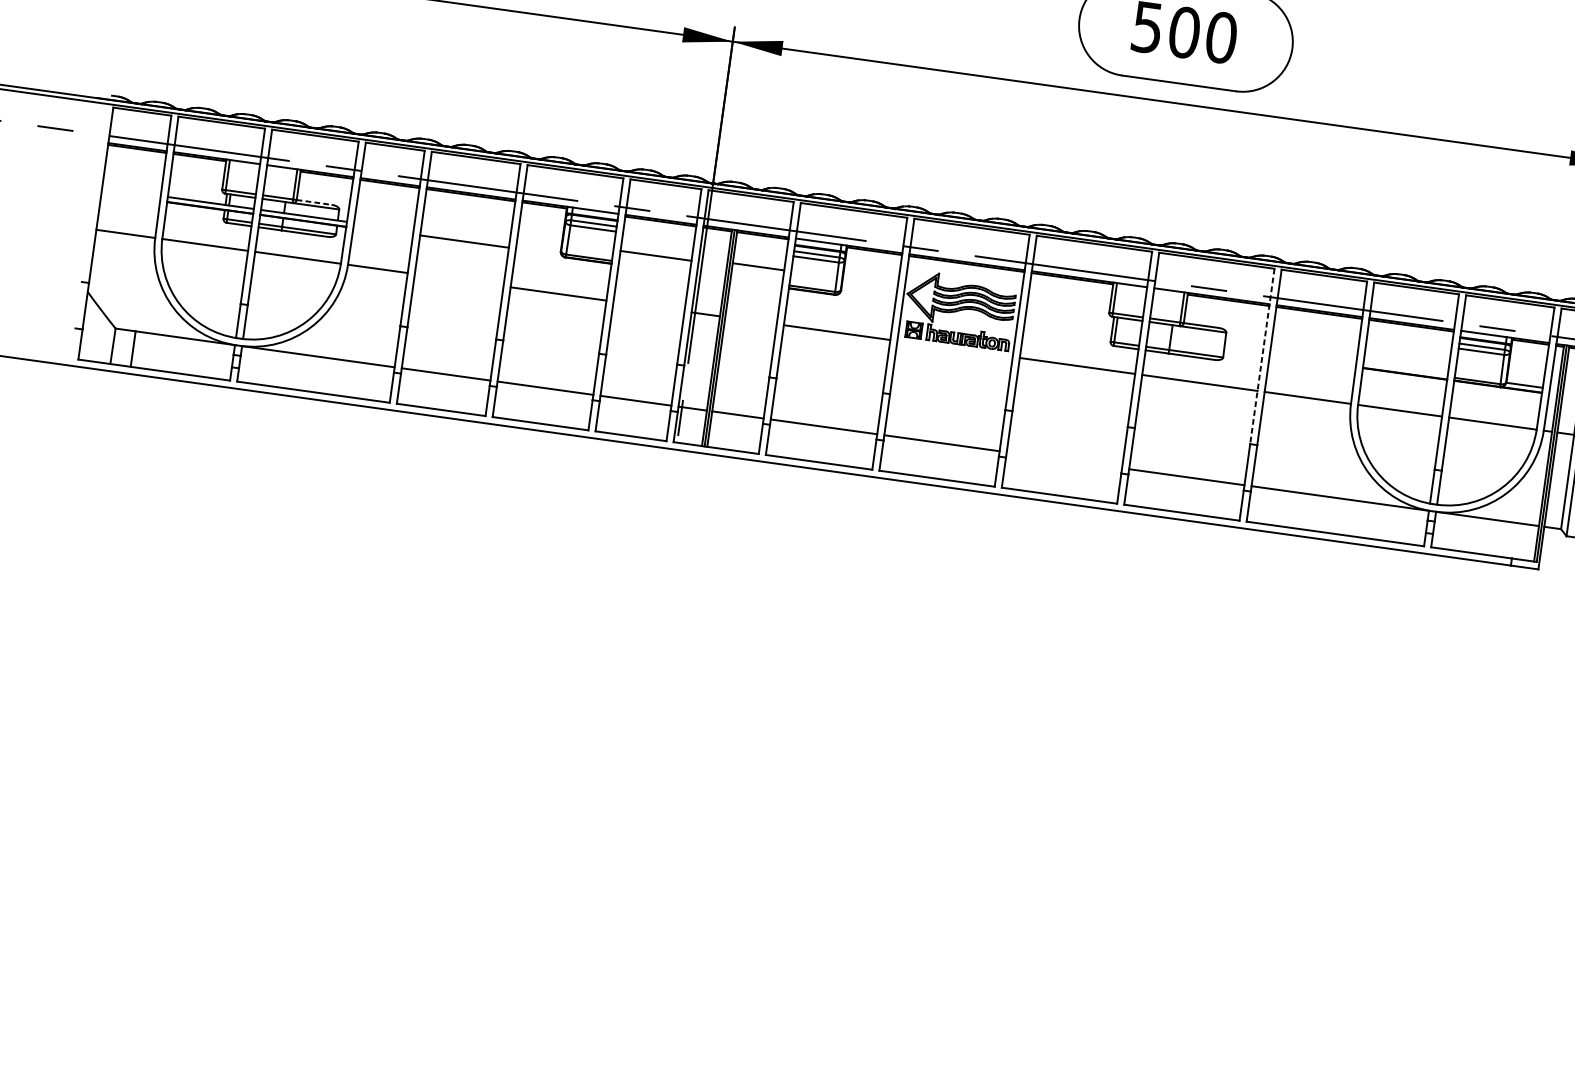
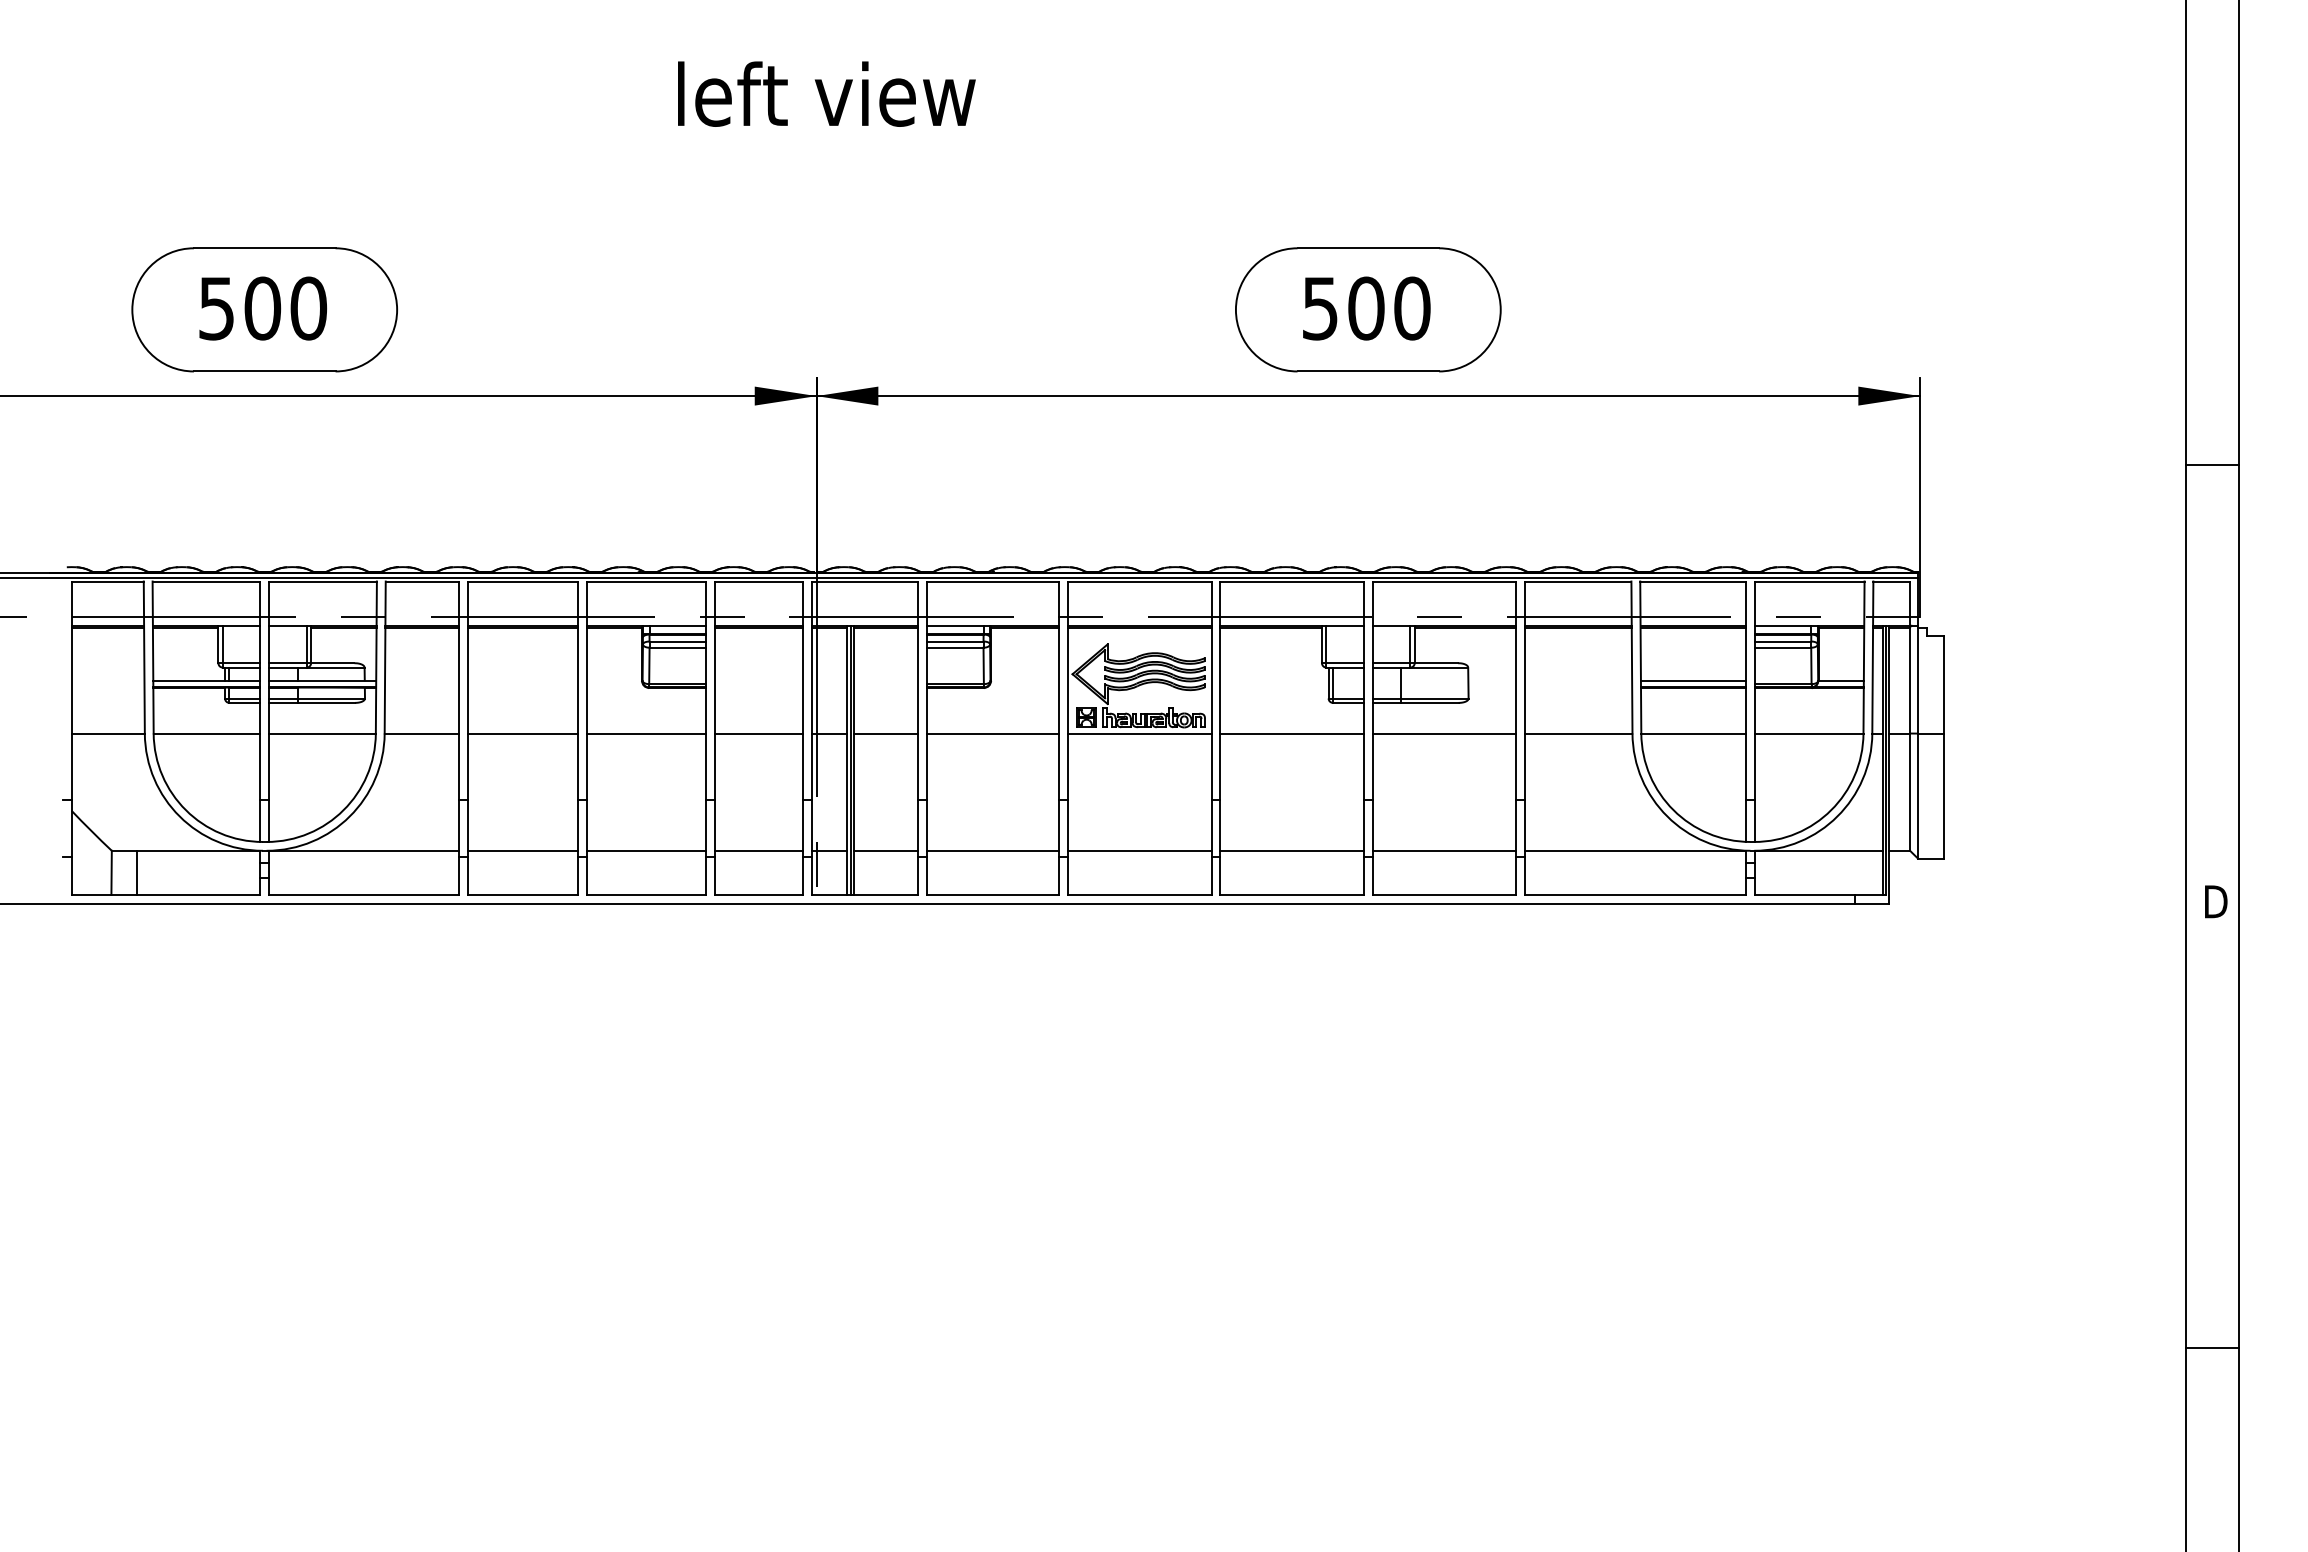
line: (313, 202) -> (332, 663), dashed -> solid
line: (464, 241) -> (522, 733), moved
line: (656, 255) -> (759, 733), moved
line: (758, 266) -> (886, 733), moved
line: (954, 348) -> (1139, 733), added
line: (1262, 357) -> (1516, 691), dashed -> solid
line: (1405, 368) -> (1692, 681), added
line: (1063, 459) -> (1291, 850), added

